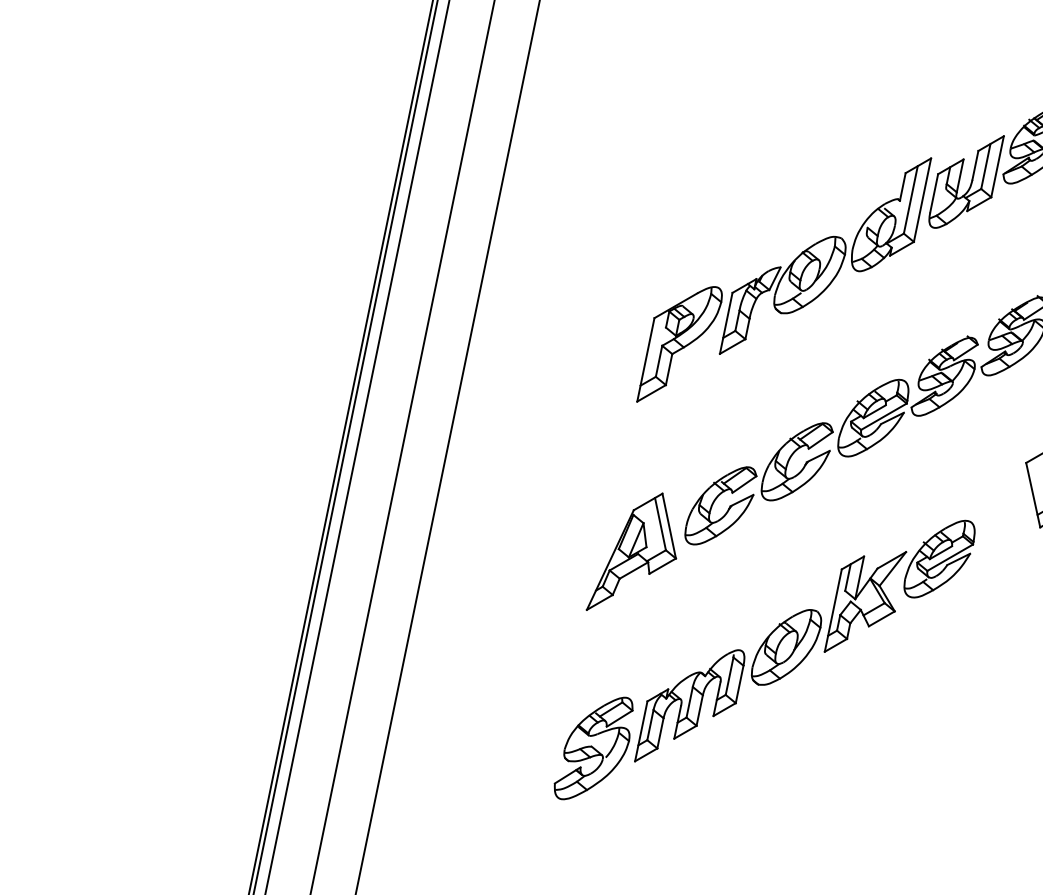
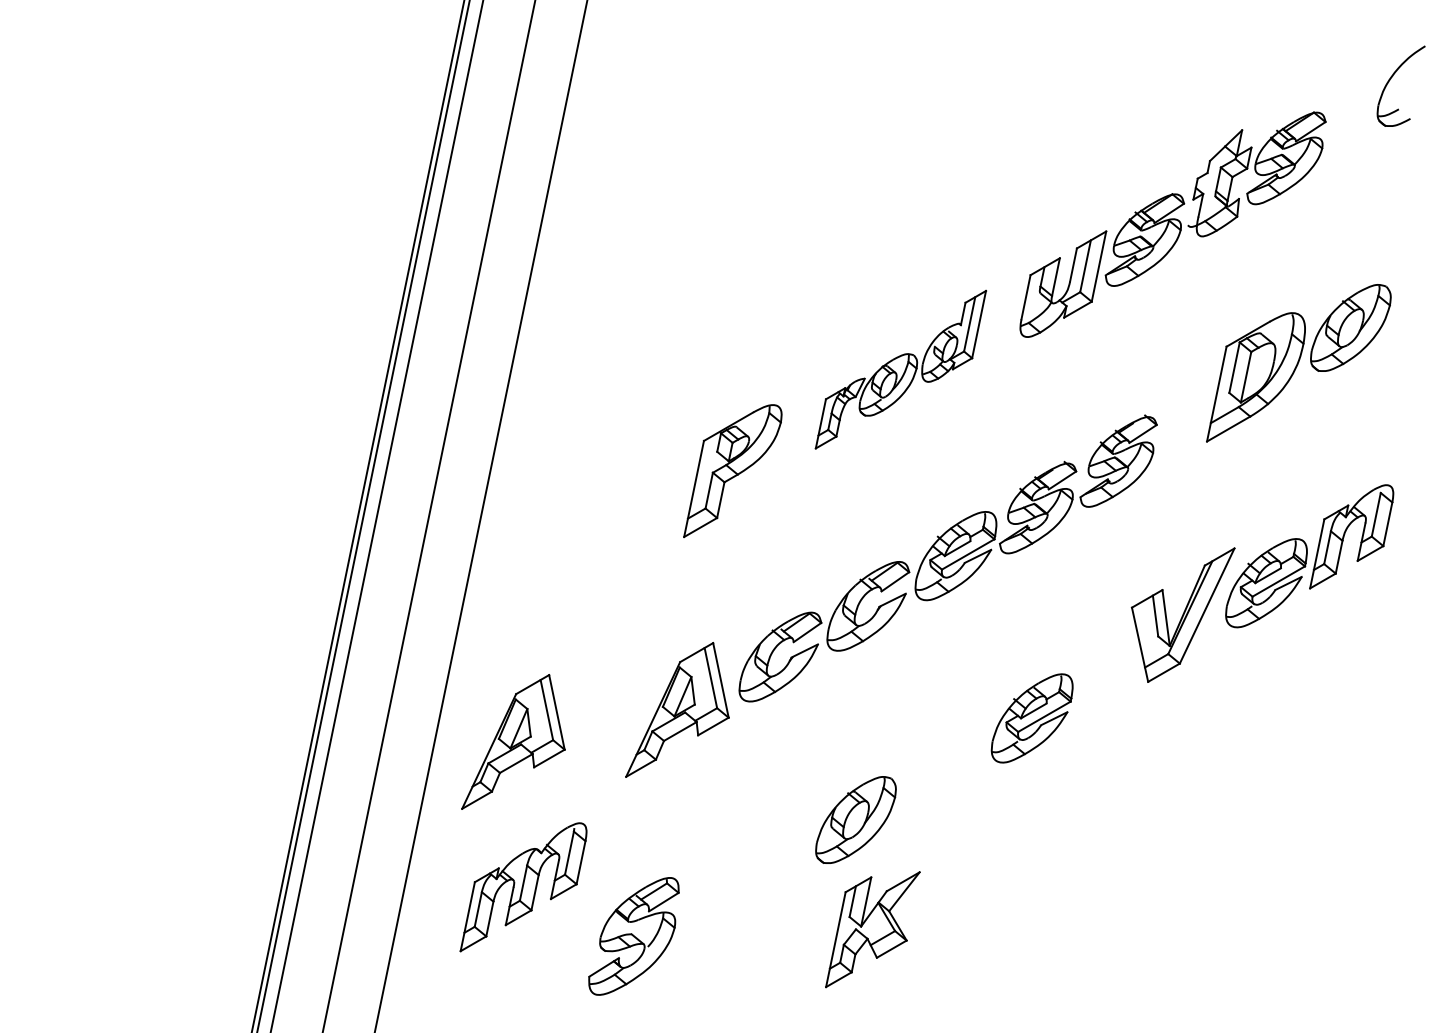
part: (825, 256) -> (900, 369), size x0.7
part: (489, 579) -> (513, 741), added
part: (865, 601) -> (872, 929), moved
part: (689, 706) -> (523, 887), moved

